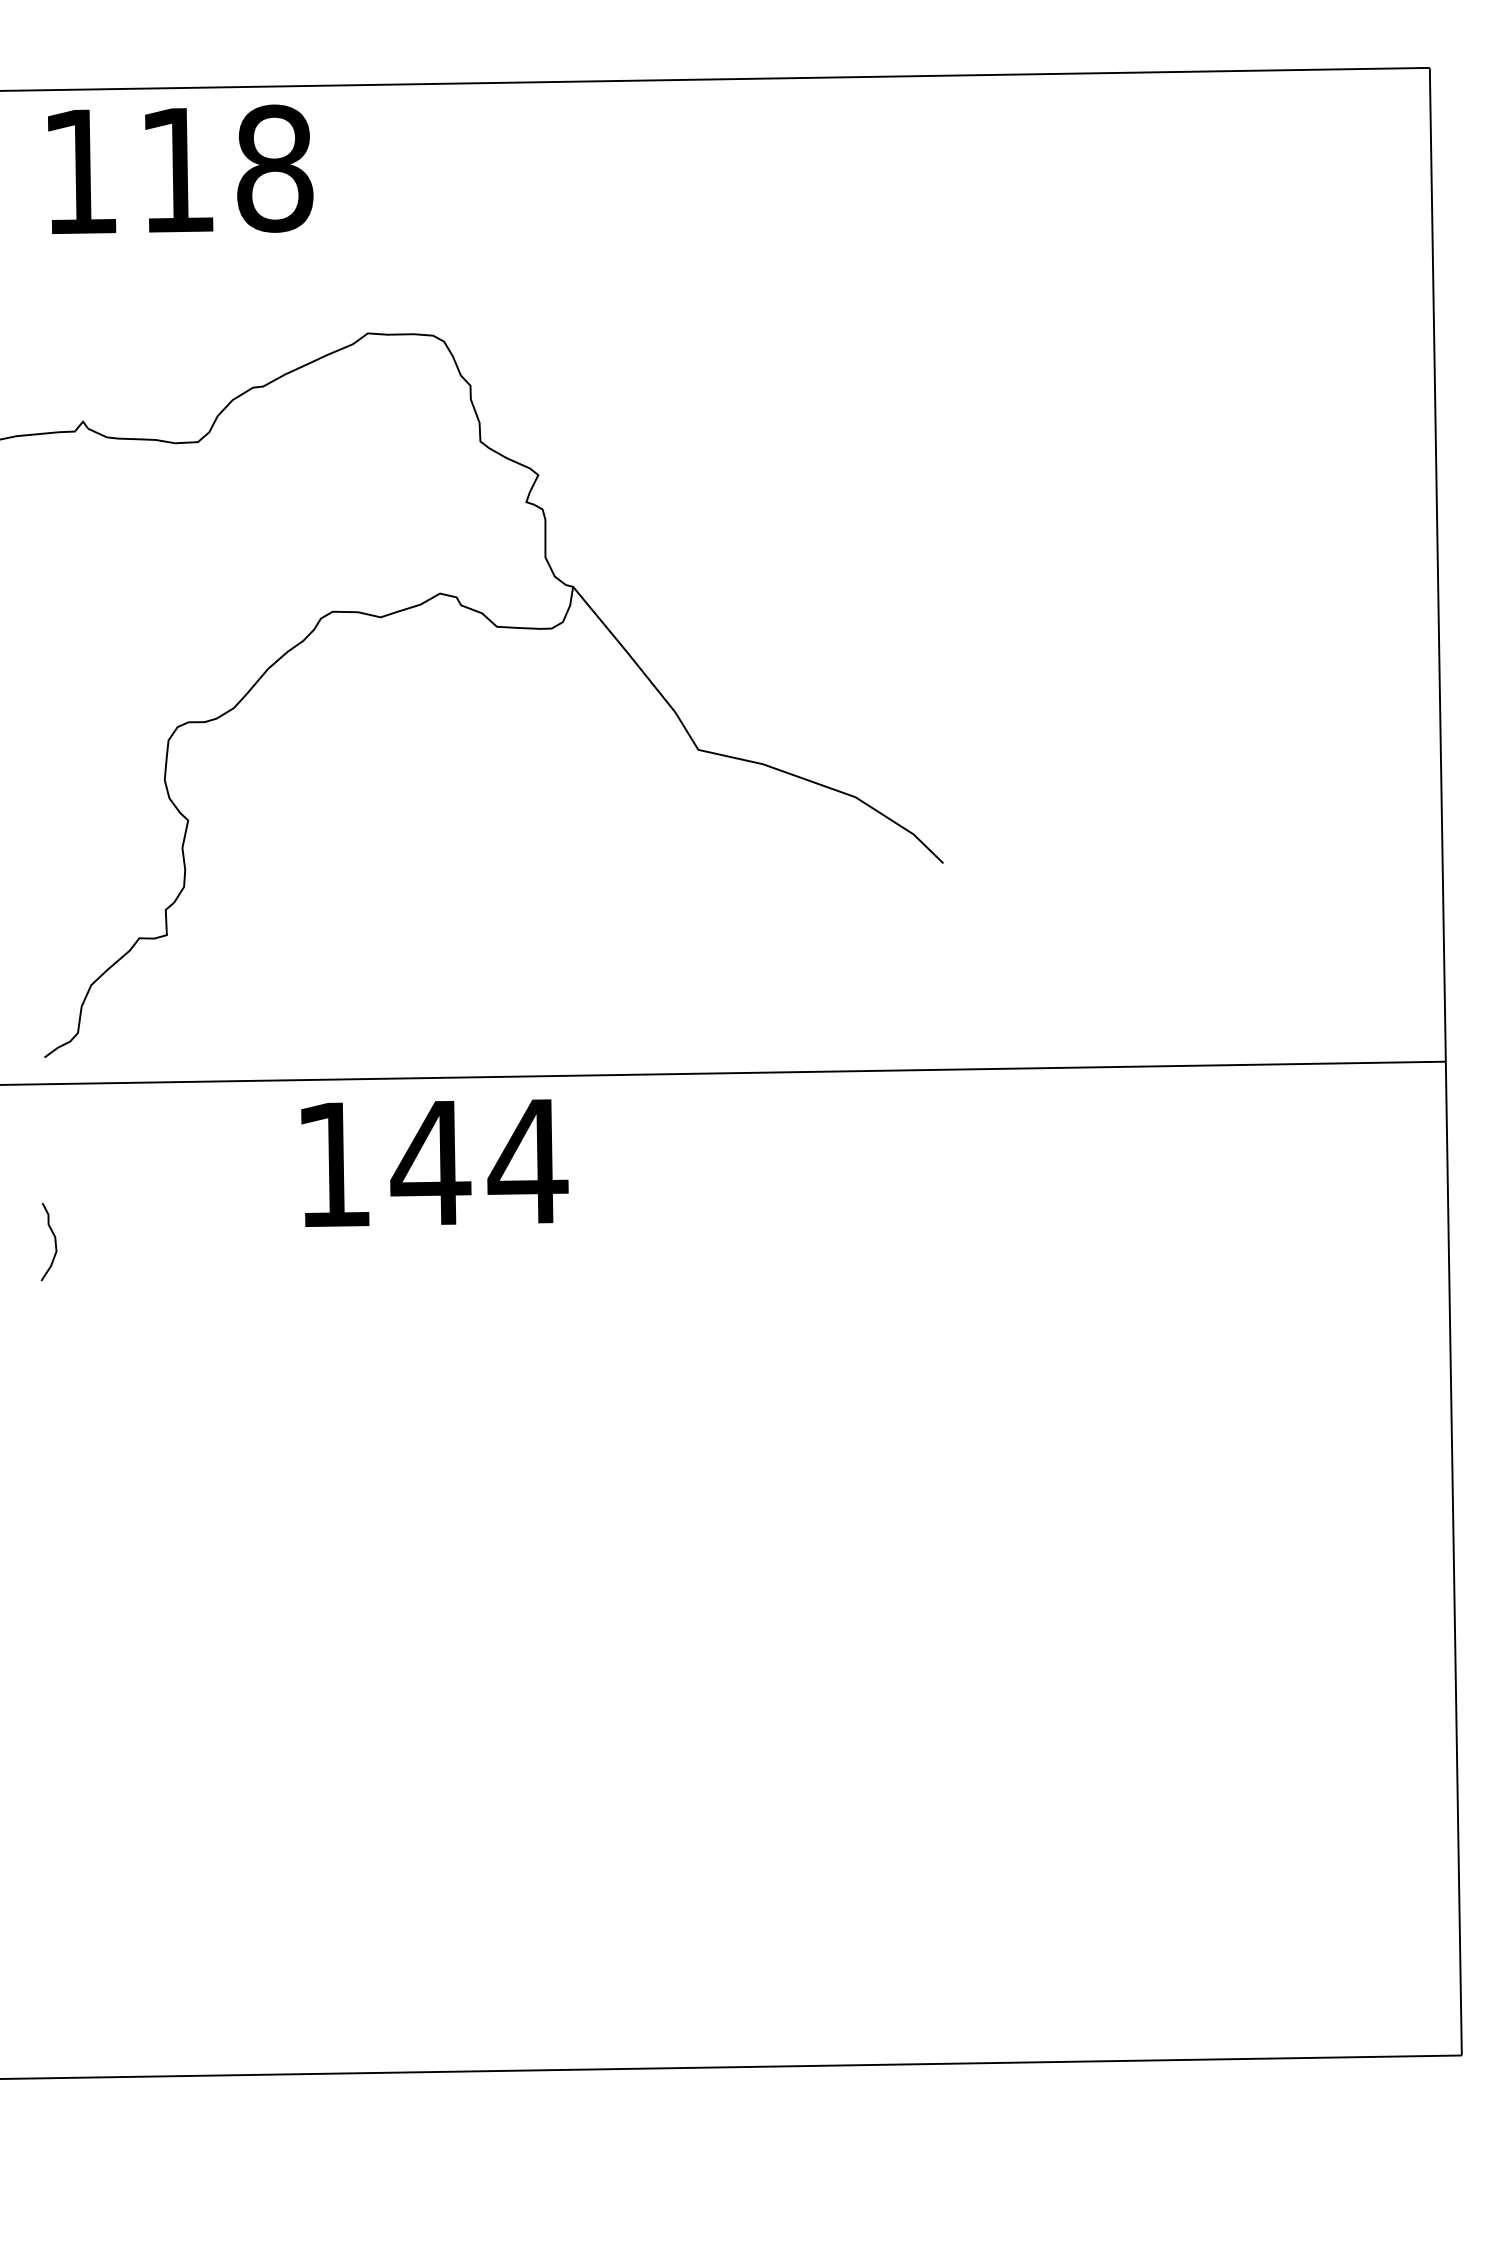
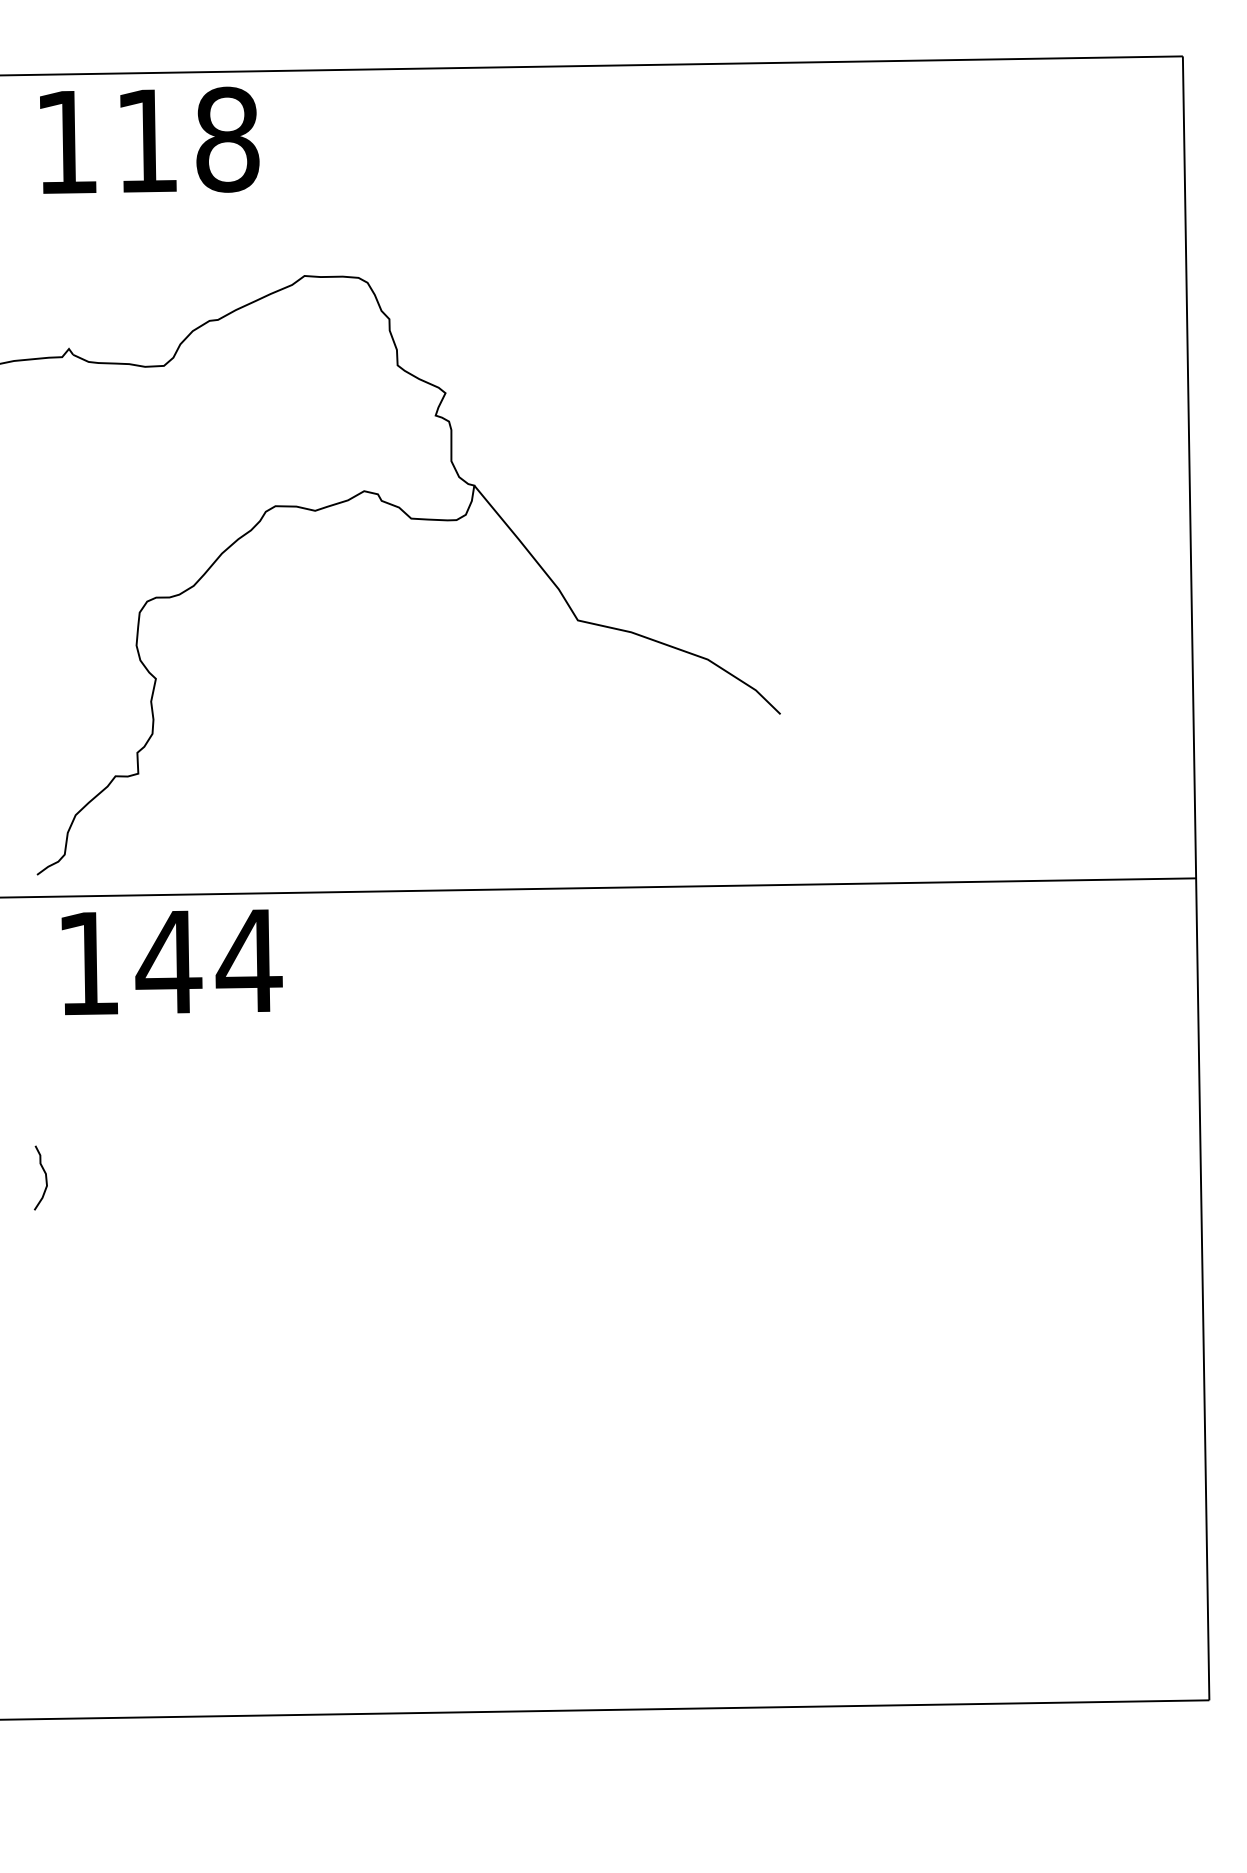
text: (434, 1162) -> (171, 961), moved
curve: (54, 1242) -> (45, 1178), moved

